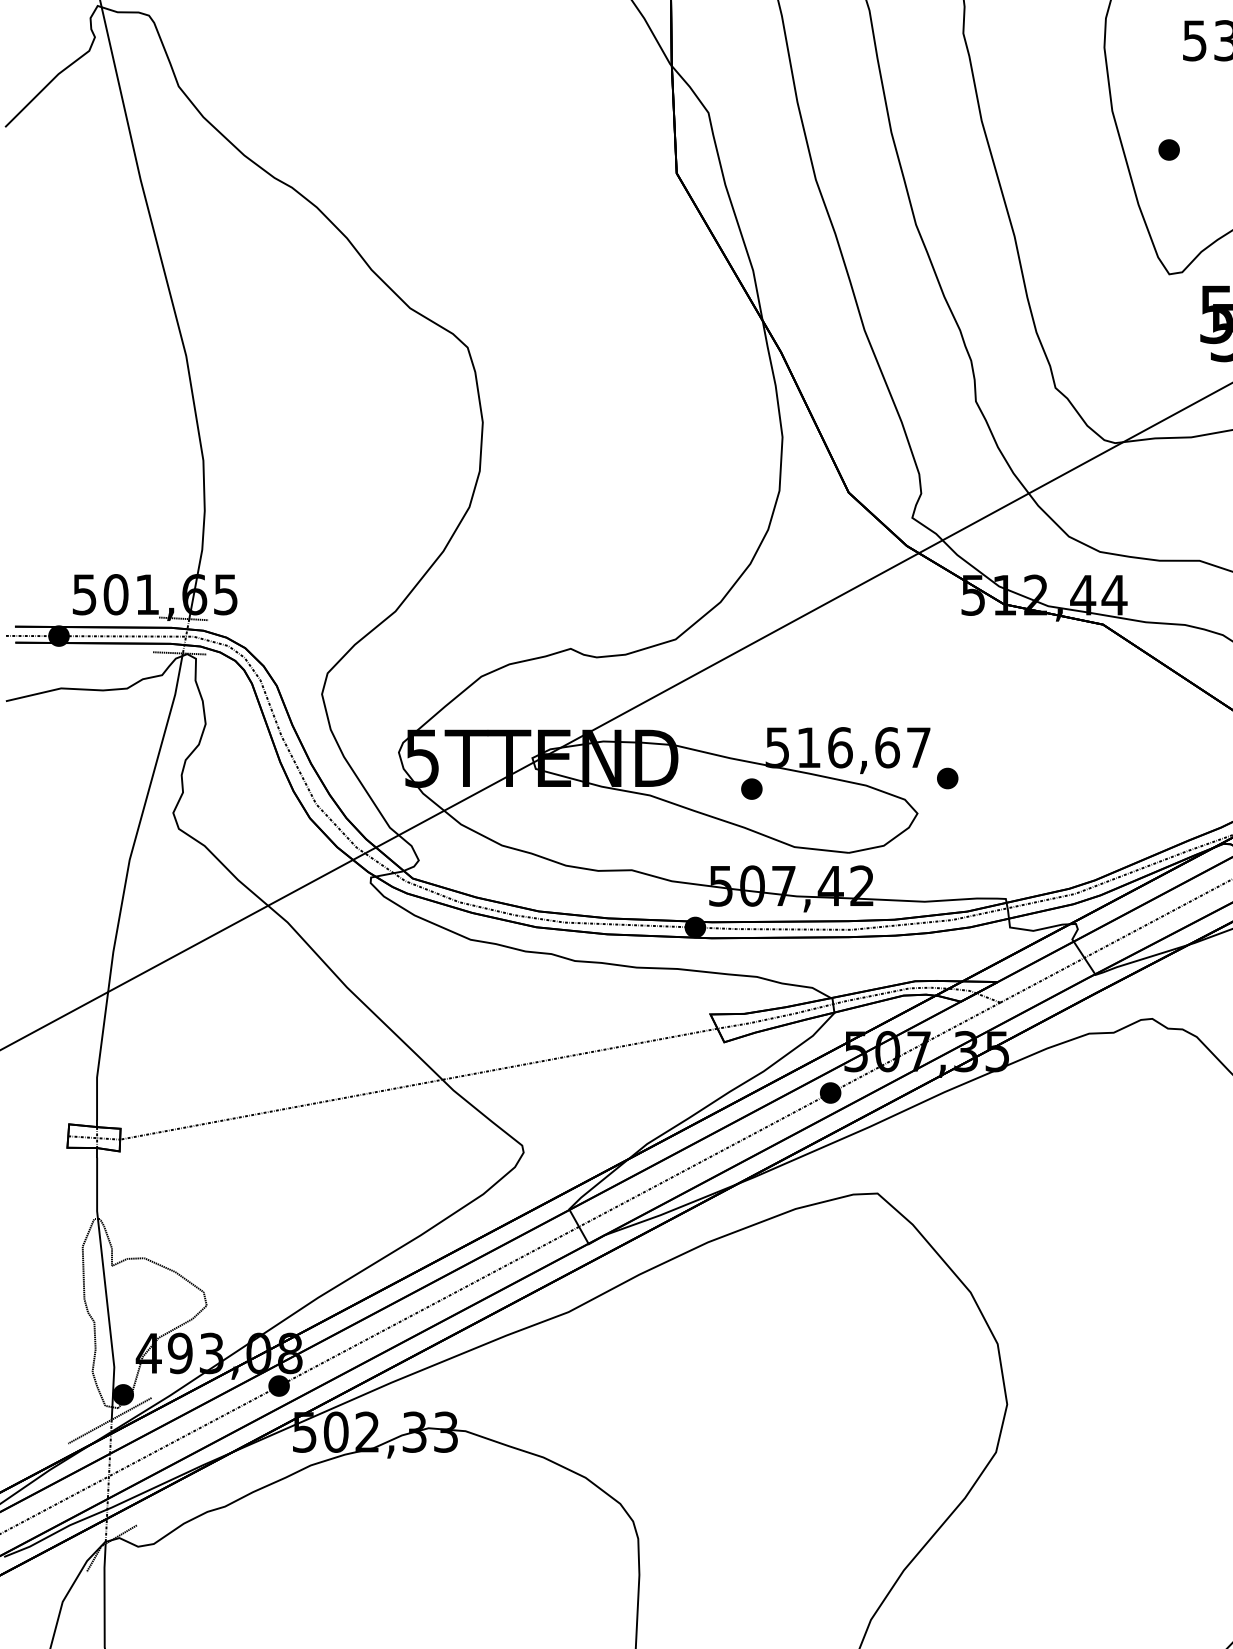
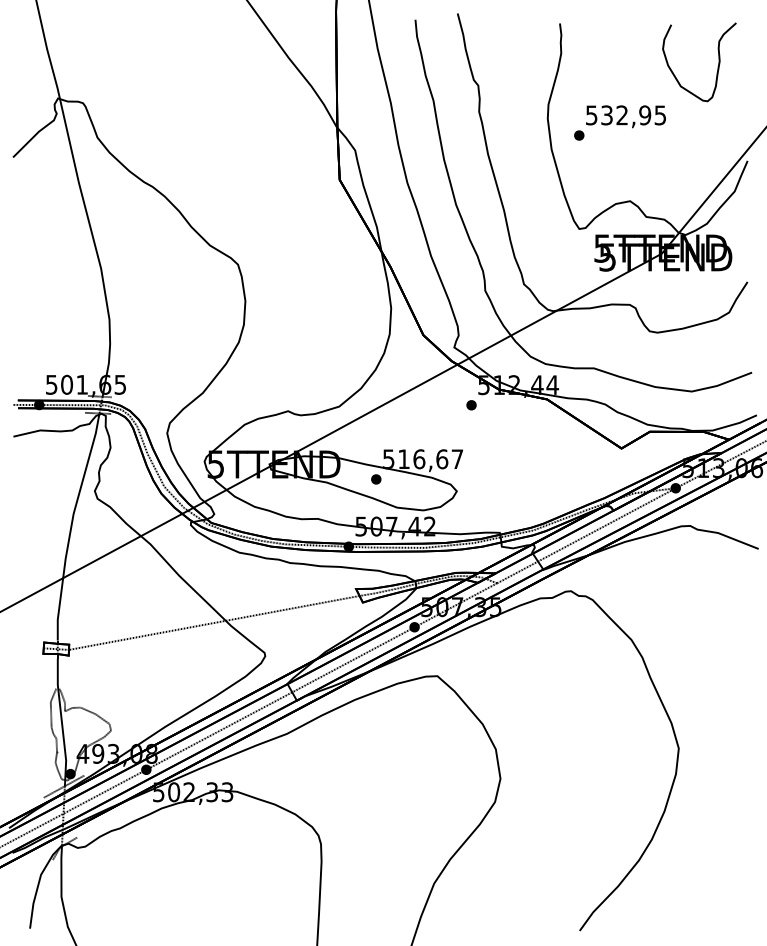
part: (1169, 149) -> (579, 135), moved
part: (947, 778) -> (471, 405), moved

